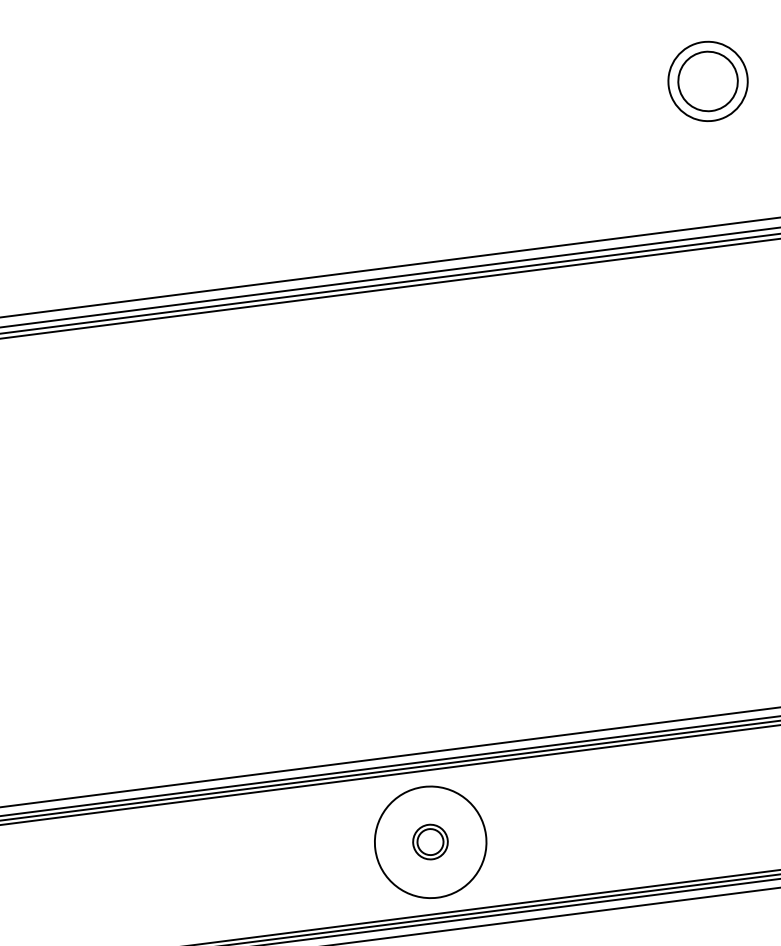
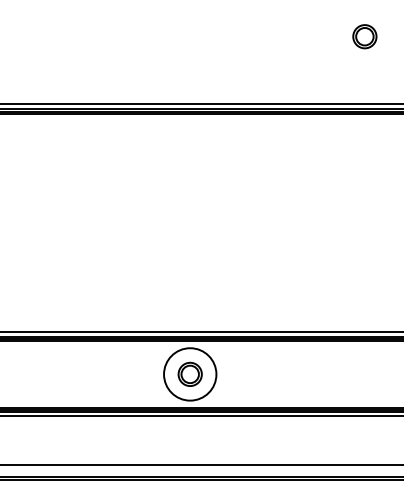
part: (707, 81) -> (364, 36), size x0.62
part: (428, 840) -> (189, 373), size x1.43

